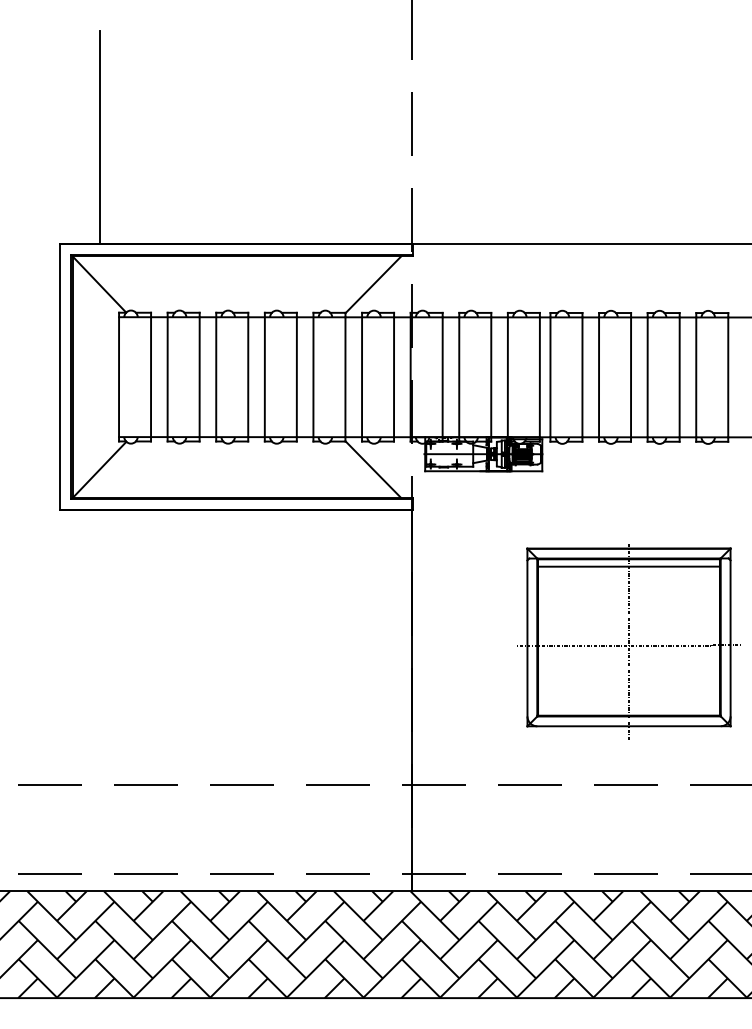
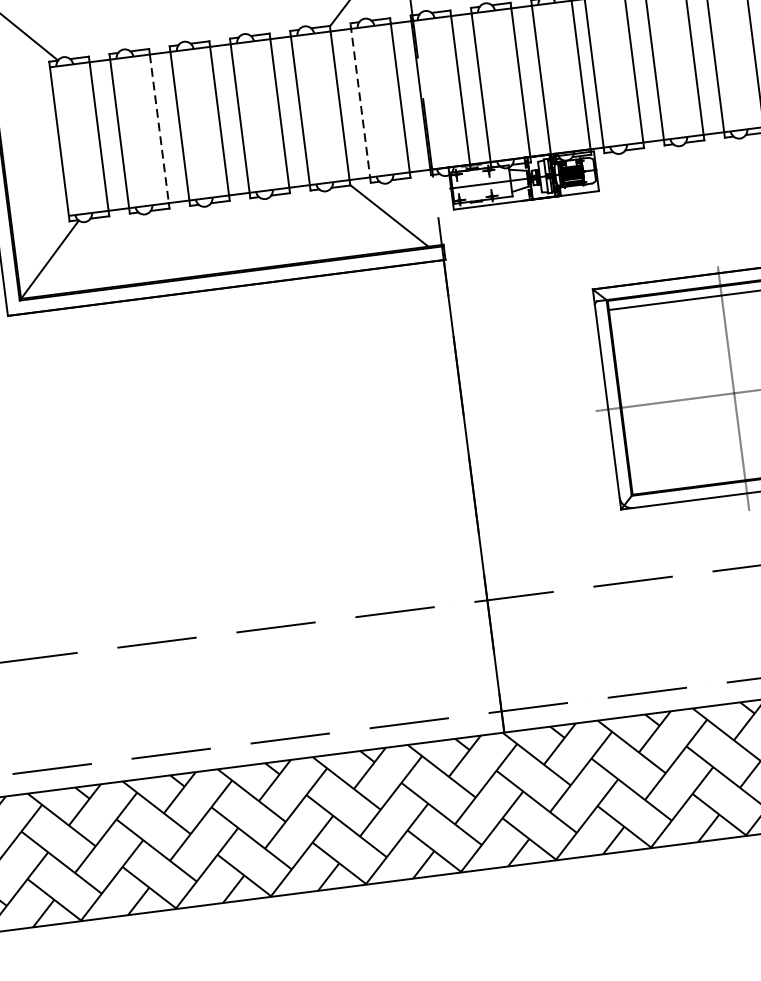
line: (362, 376) -> (361, 102), solid -> dashed
line: (199, 377) -> (159, 129), solid -> dashed

